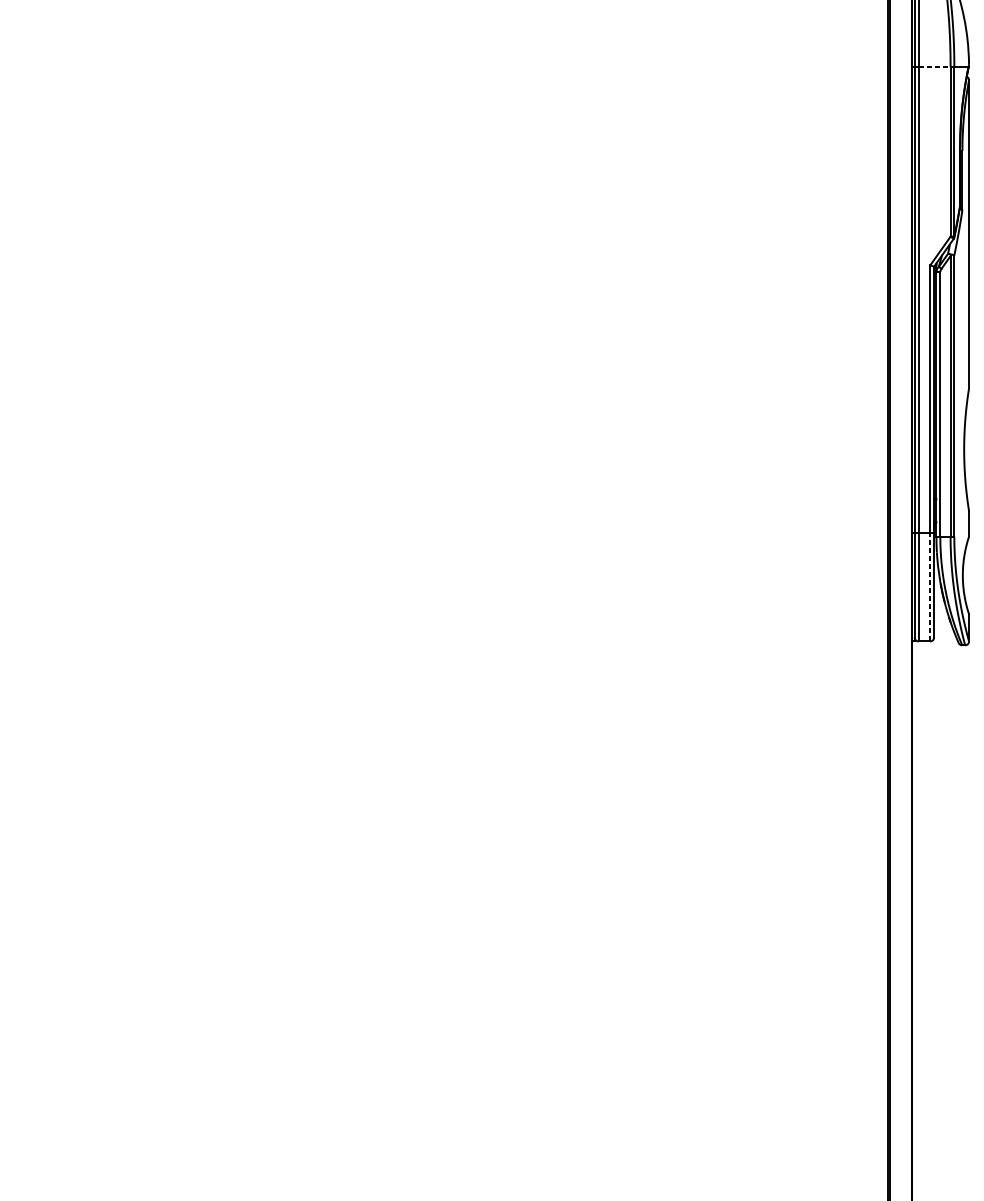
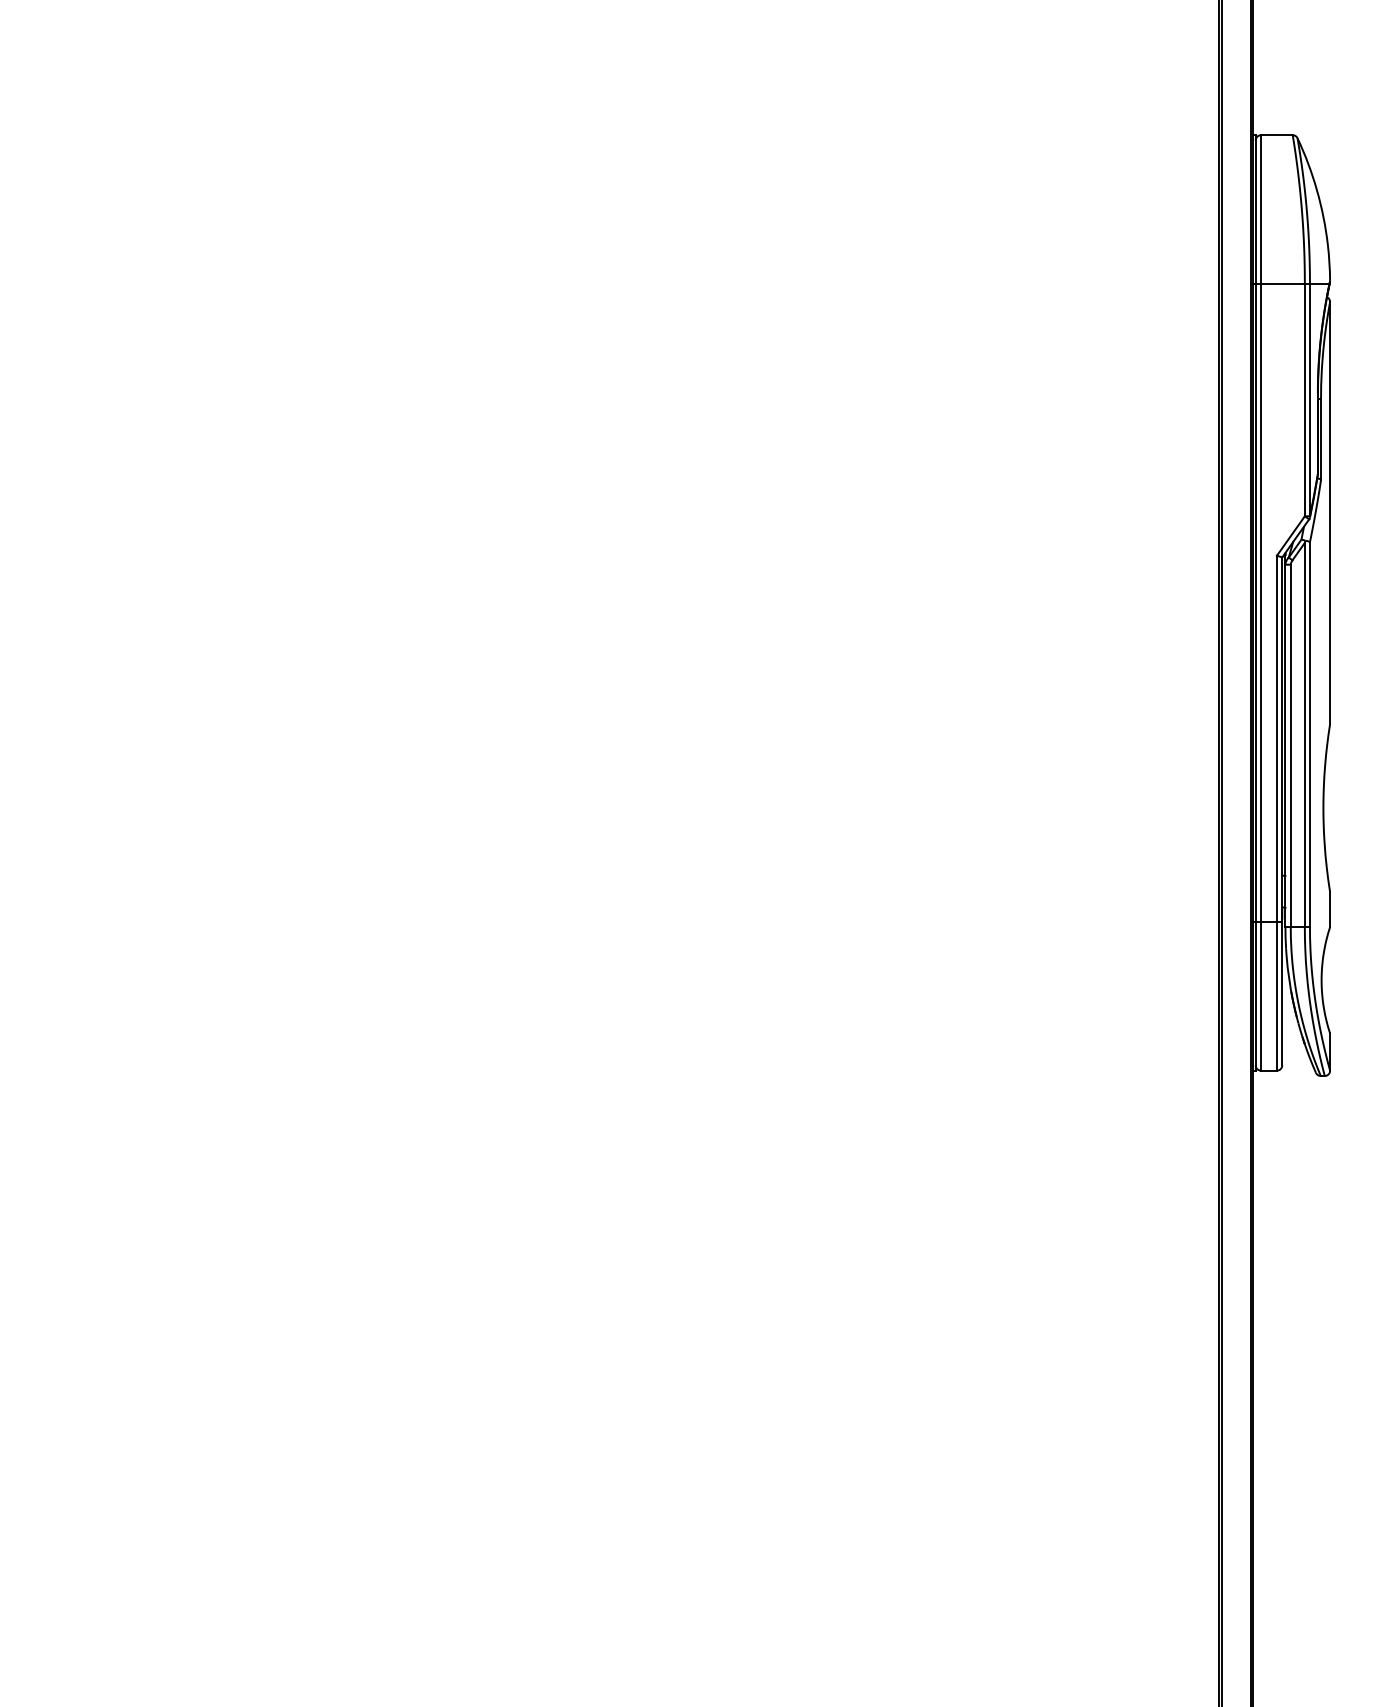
line: (934, 67) -> (1282, 284), dashed -> solid
line: (929, 586) -> (1276, 995), dashed -> solid

